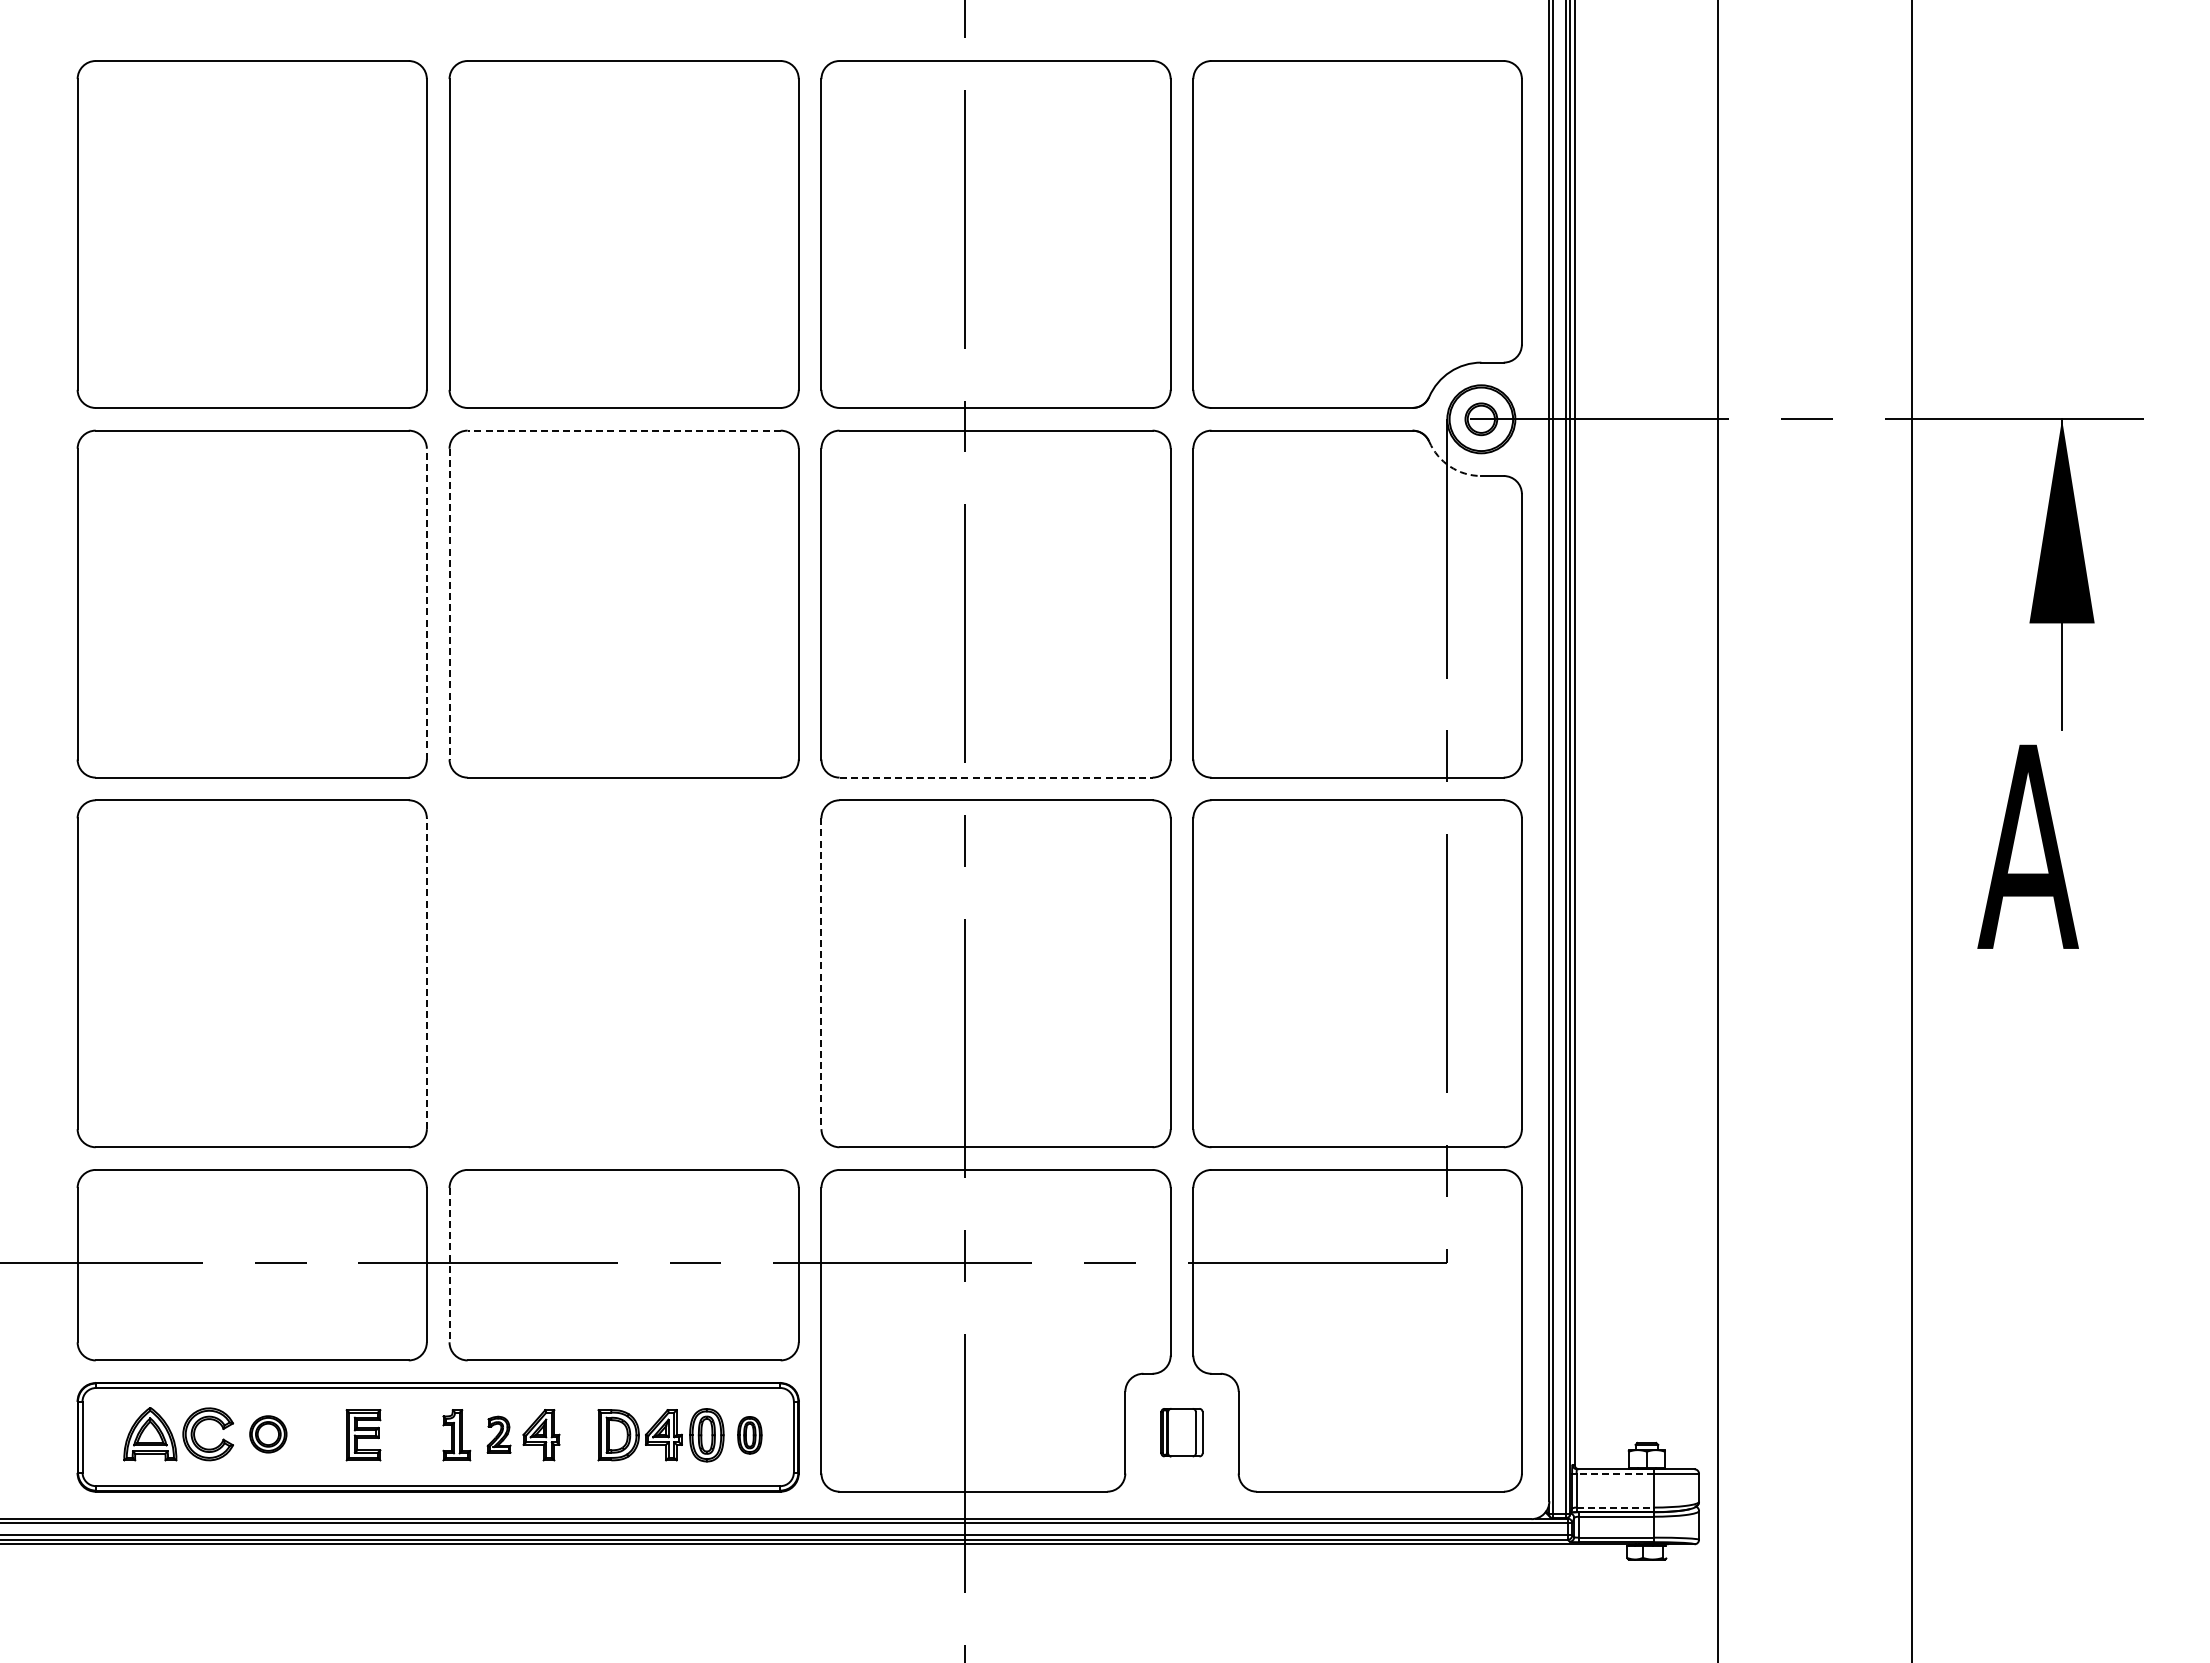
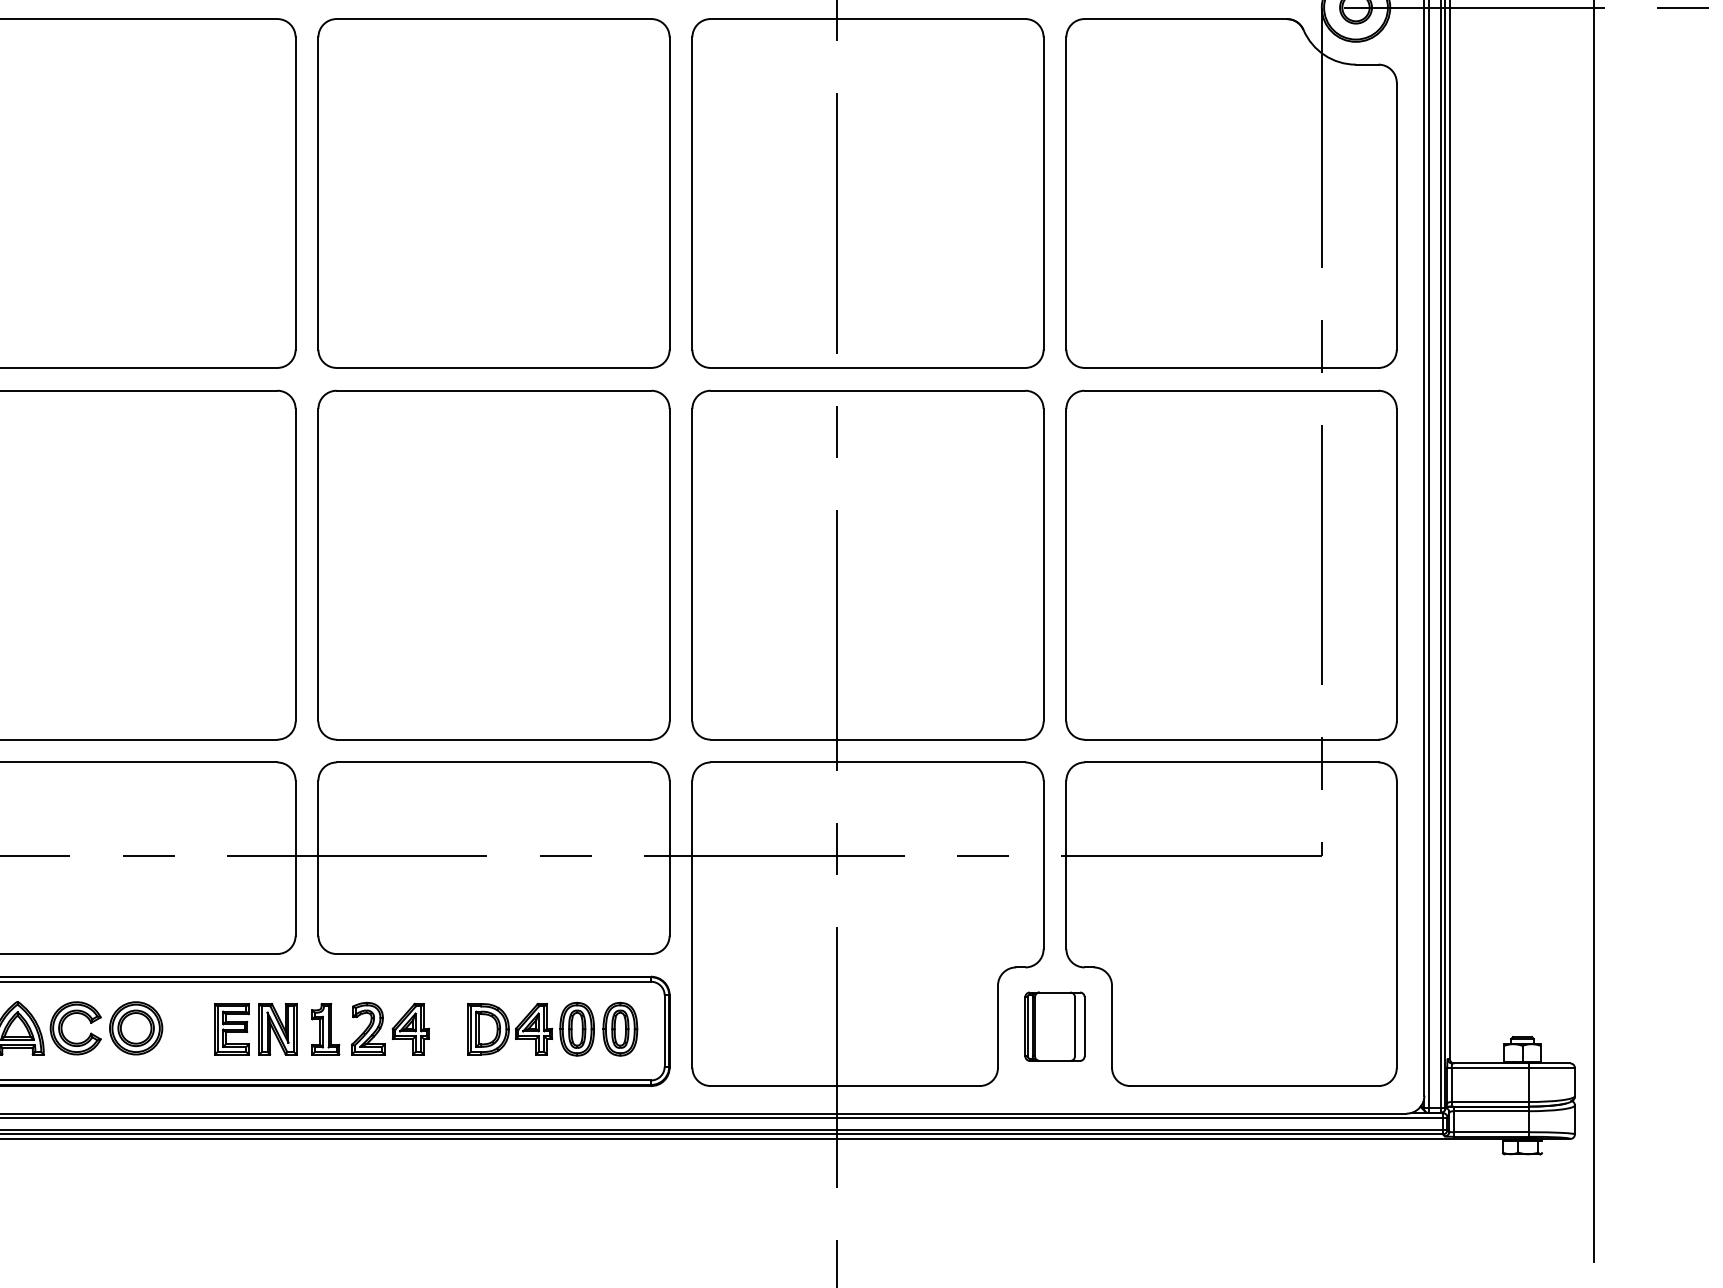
line: (623, 430) -> (493, 18), dashed -> solid
arc: (1450, 466) -> (1324, 55), dashed -> solid
line: (426, 603) -> (295, 192), dashed -> solid
line: (449, 604) -> (318, 193), dashed -> solid
line: (996, 777) -> (868, 367), dashed -> solid
line: (426, 973) -> (295, 564), dashed -> solid
part: (623, 973) -> (493, 564), added
line: (821, 974) -> (692, 565), dashed -> solid
line: (449, 1265) -> (318, 858), dashed -> solid
part: (1181, 1432) -> (1054, 1026), size x1.43
part: (268, 1434) -> (136, 1028), size x1.43
part: (498, 1434) -> (367, 1028), size x1.43
part: (408, 1435) -> (277, 1029), added
part: (749, 1435) -> (620, 1029), size x1.43
line: (1615, 1473) -> (1490, 1067), dashed -> solid
line: (1615, 1507) -> (1490, 1101), dashed -> solid

